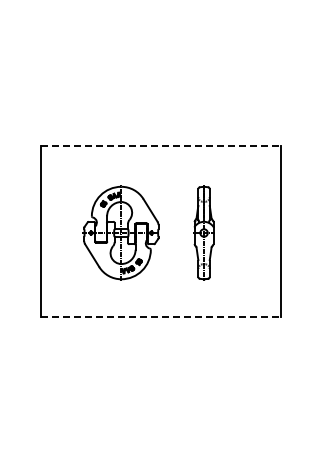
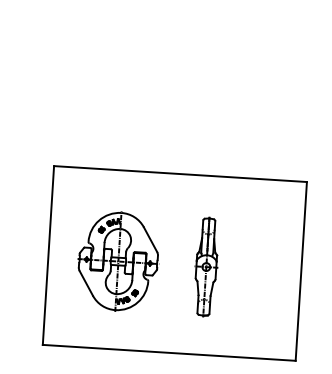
line: (161, 146) -> (181, 174), dashed -> solid
part: (120, 232) -> (117, 260), moved
part: (203, 232) -> (205, 266), moved
line: (161, 316) -> (169, 352), dashed -> solid

